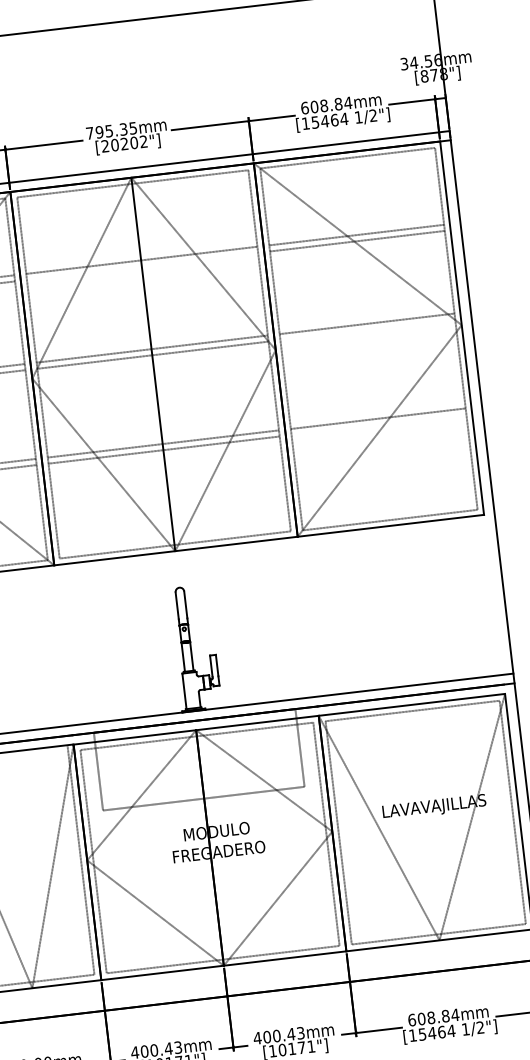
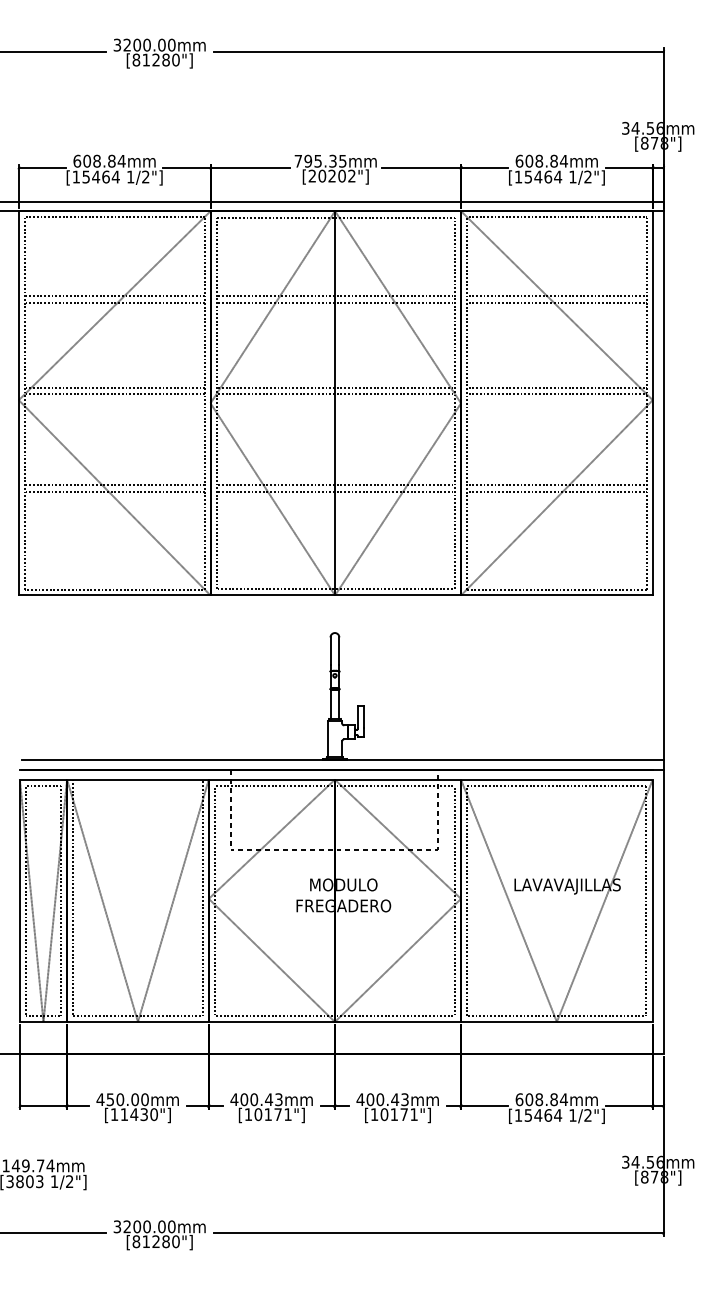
line: (142, 266) -> (335, 302), added
line: (367, 329) -> (556, 393), added
line: (378, 424) -> (556, 491), added

